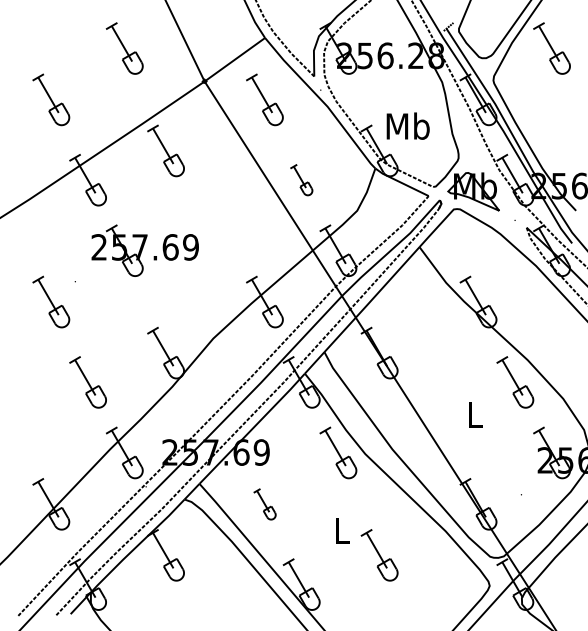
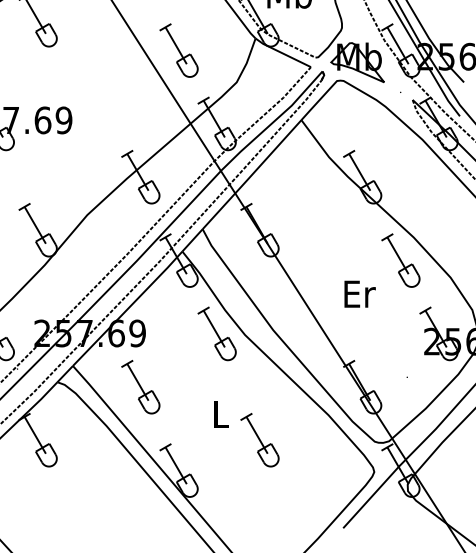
part: (301, 179) -> (178, 49), size x1.67
text: (476, 414) -> (360, 293), L -> Er
part: (264, 504) -> (140, 387), size x1.67

